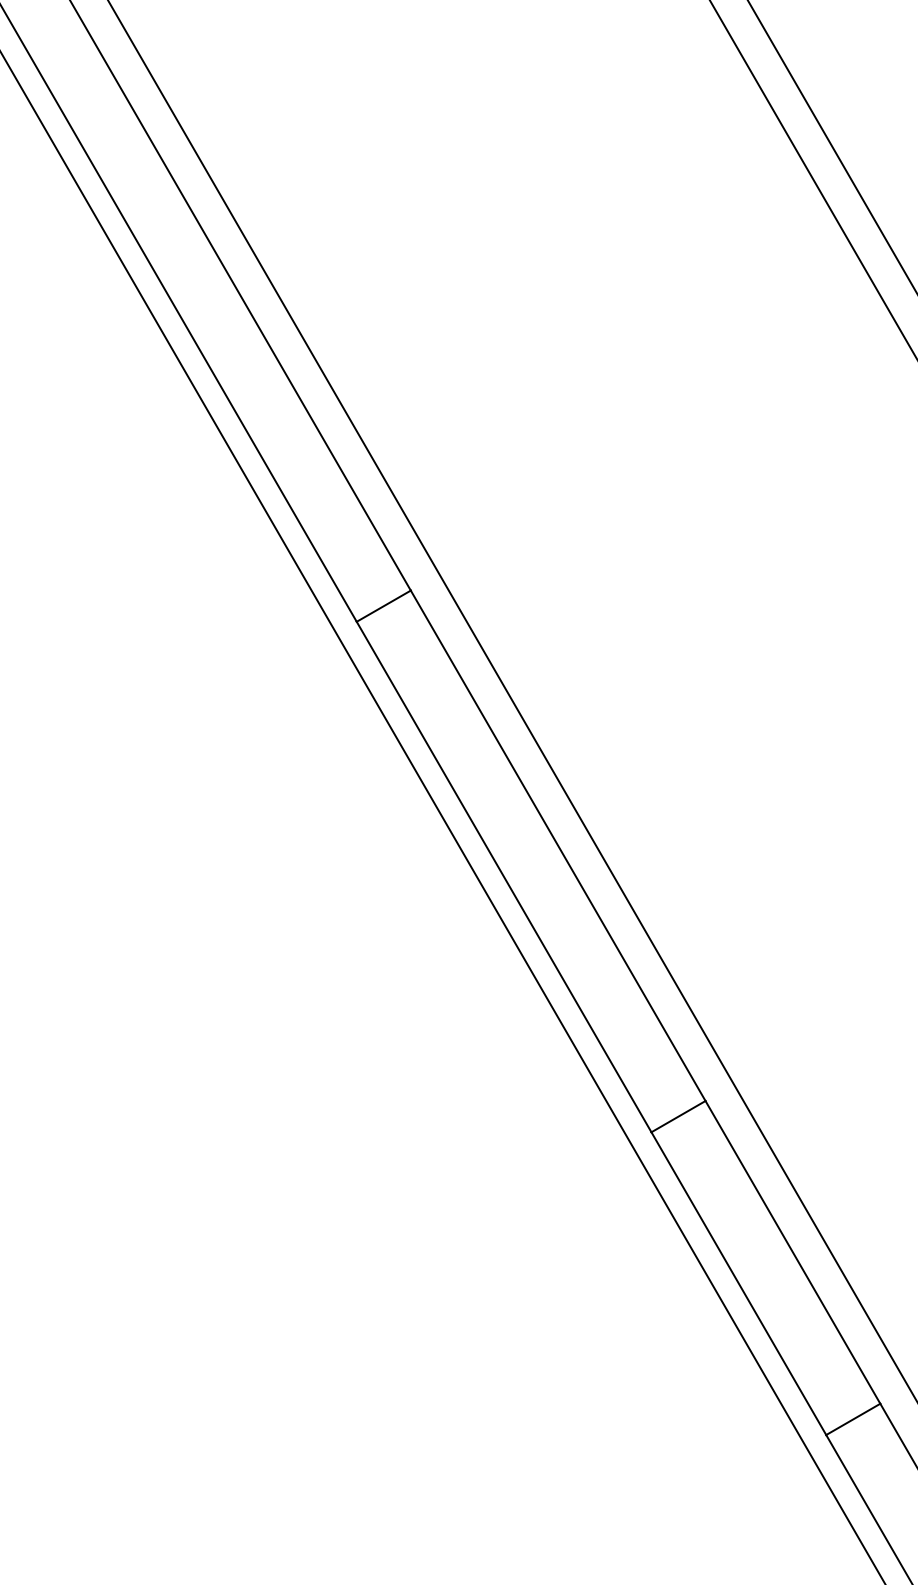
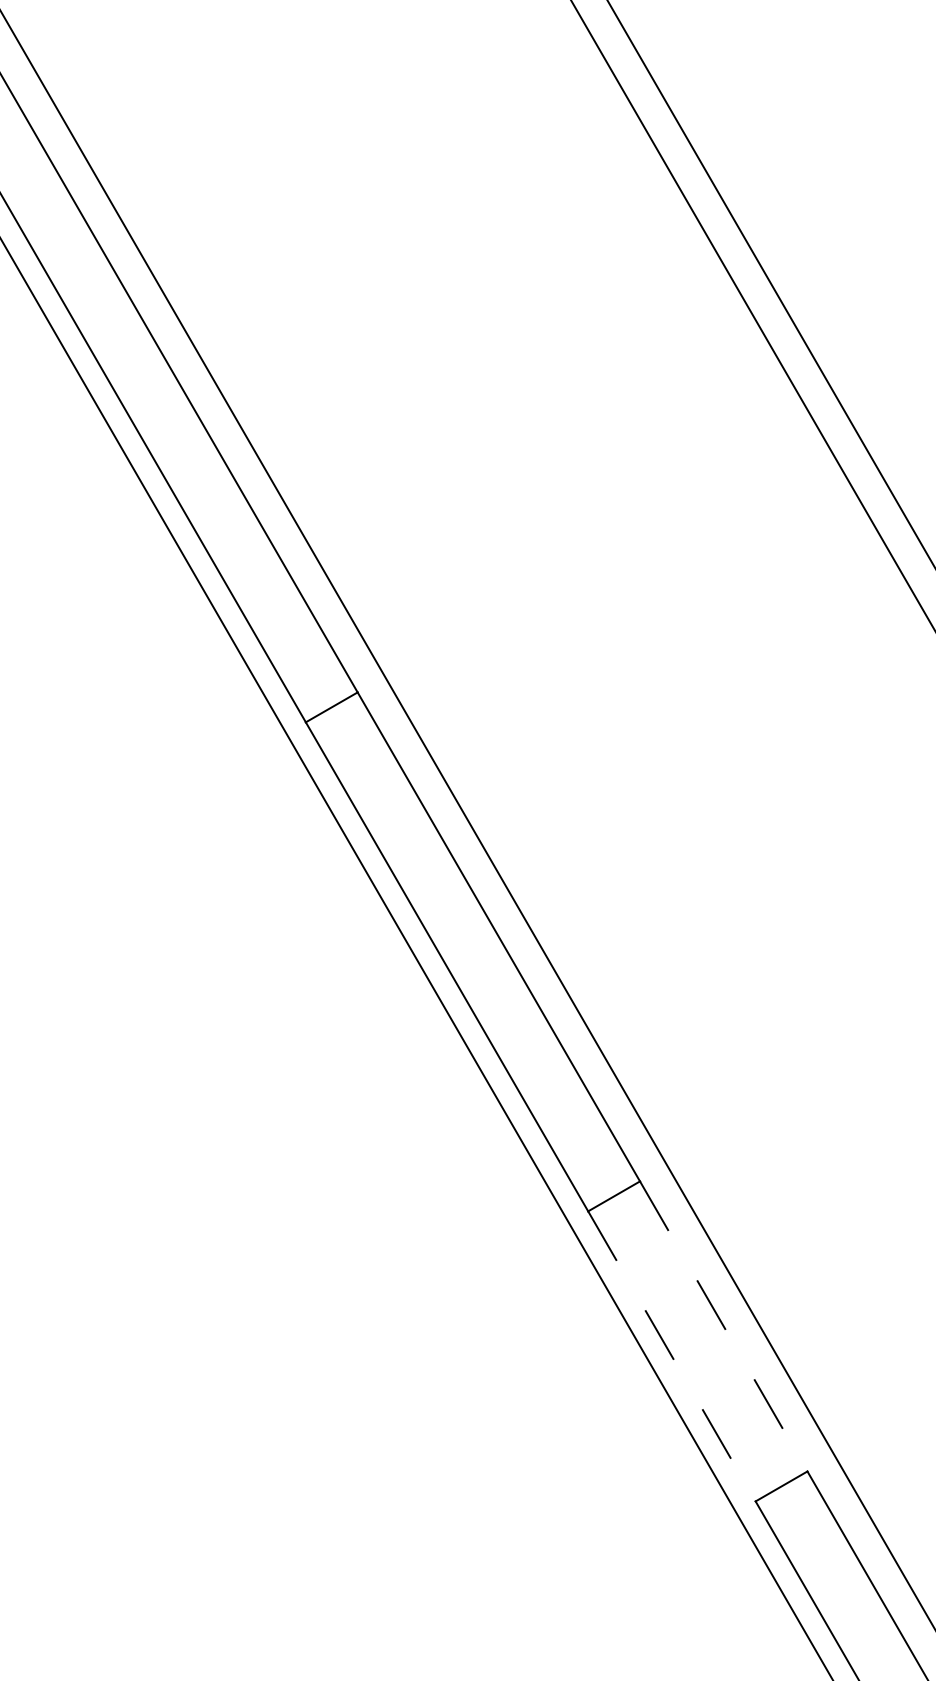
line: (792, 1252) -> (723, 1326), solid -> dashed
line: (739, 1283) -> (672, 1356), solid -> dashed

